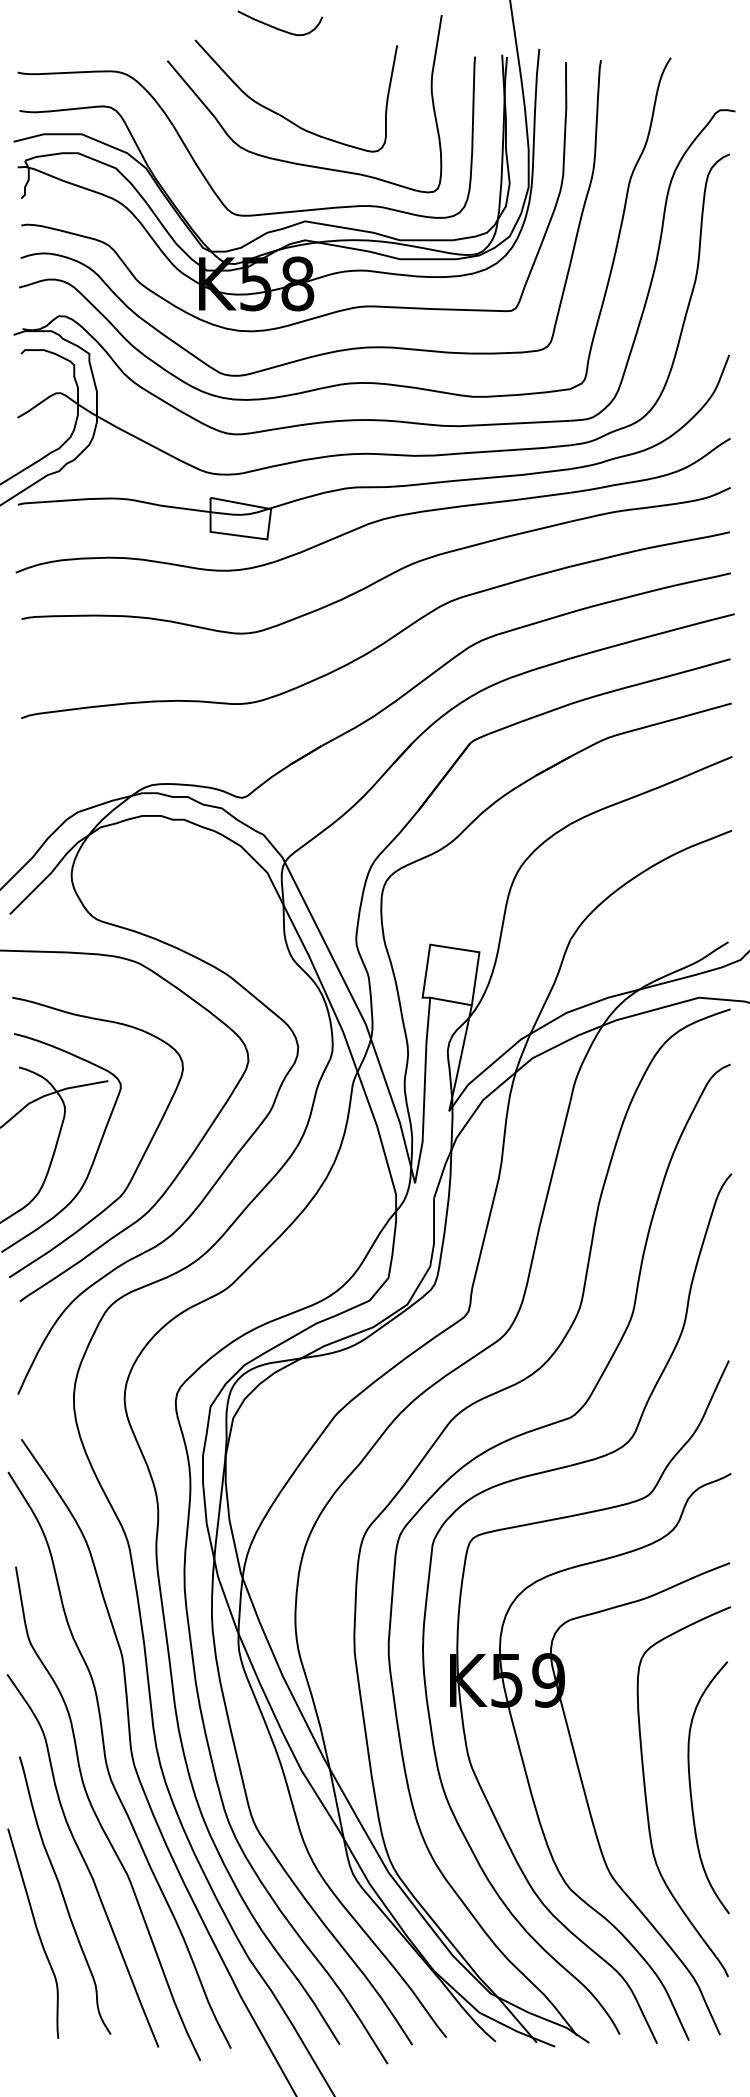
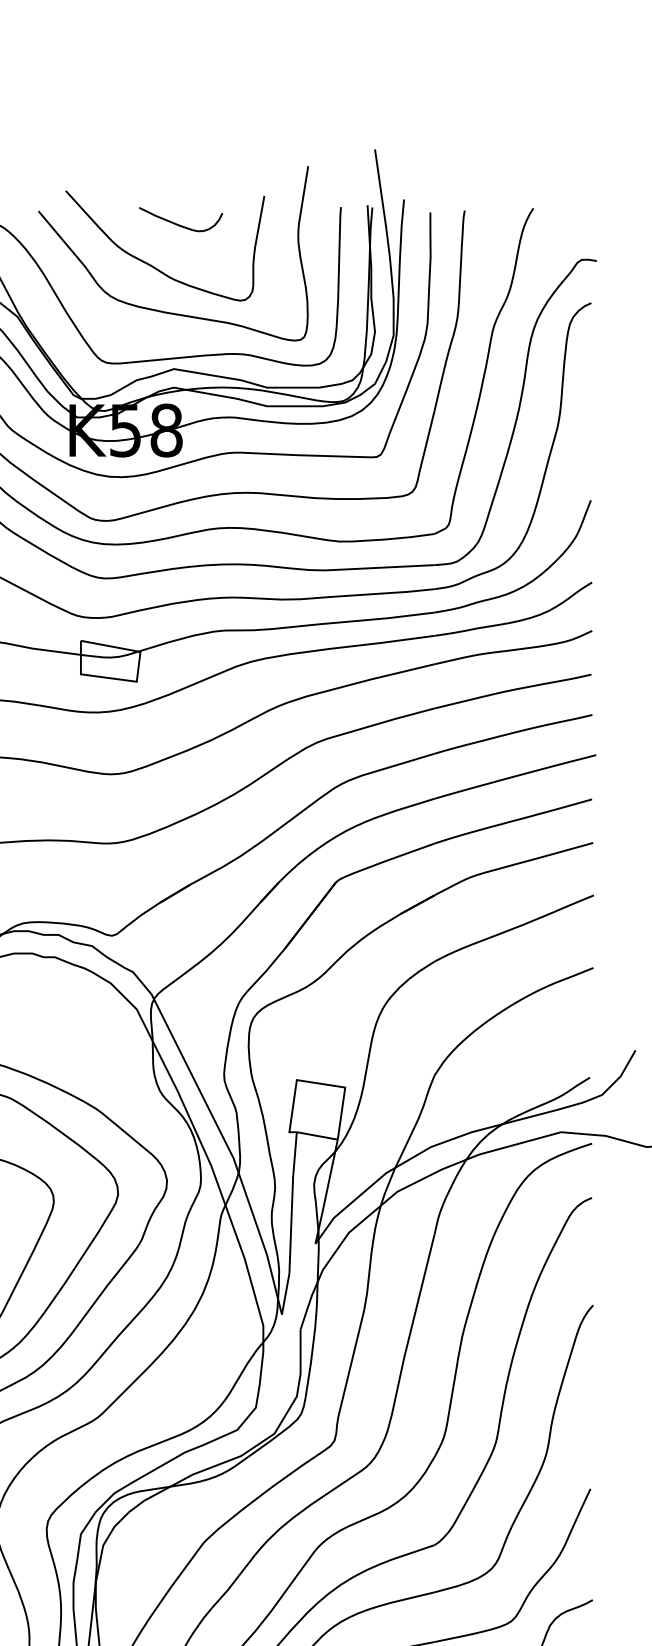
curve: (277, 27) -> (178, 223), moved

